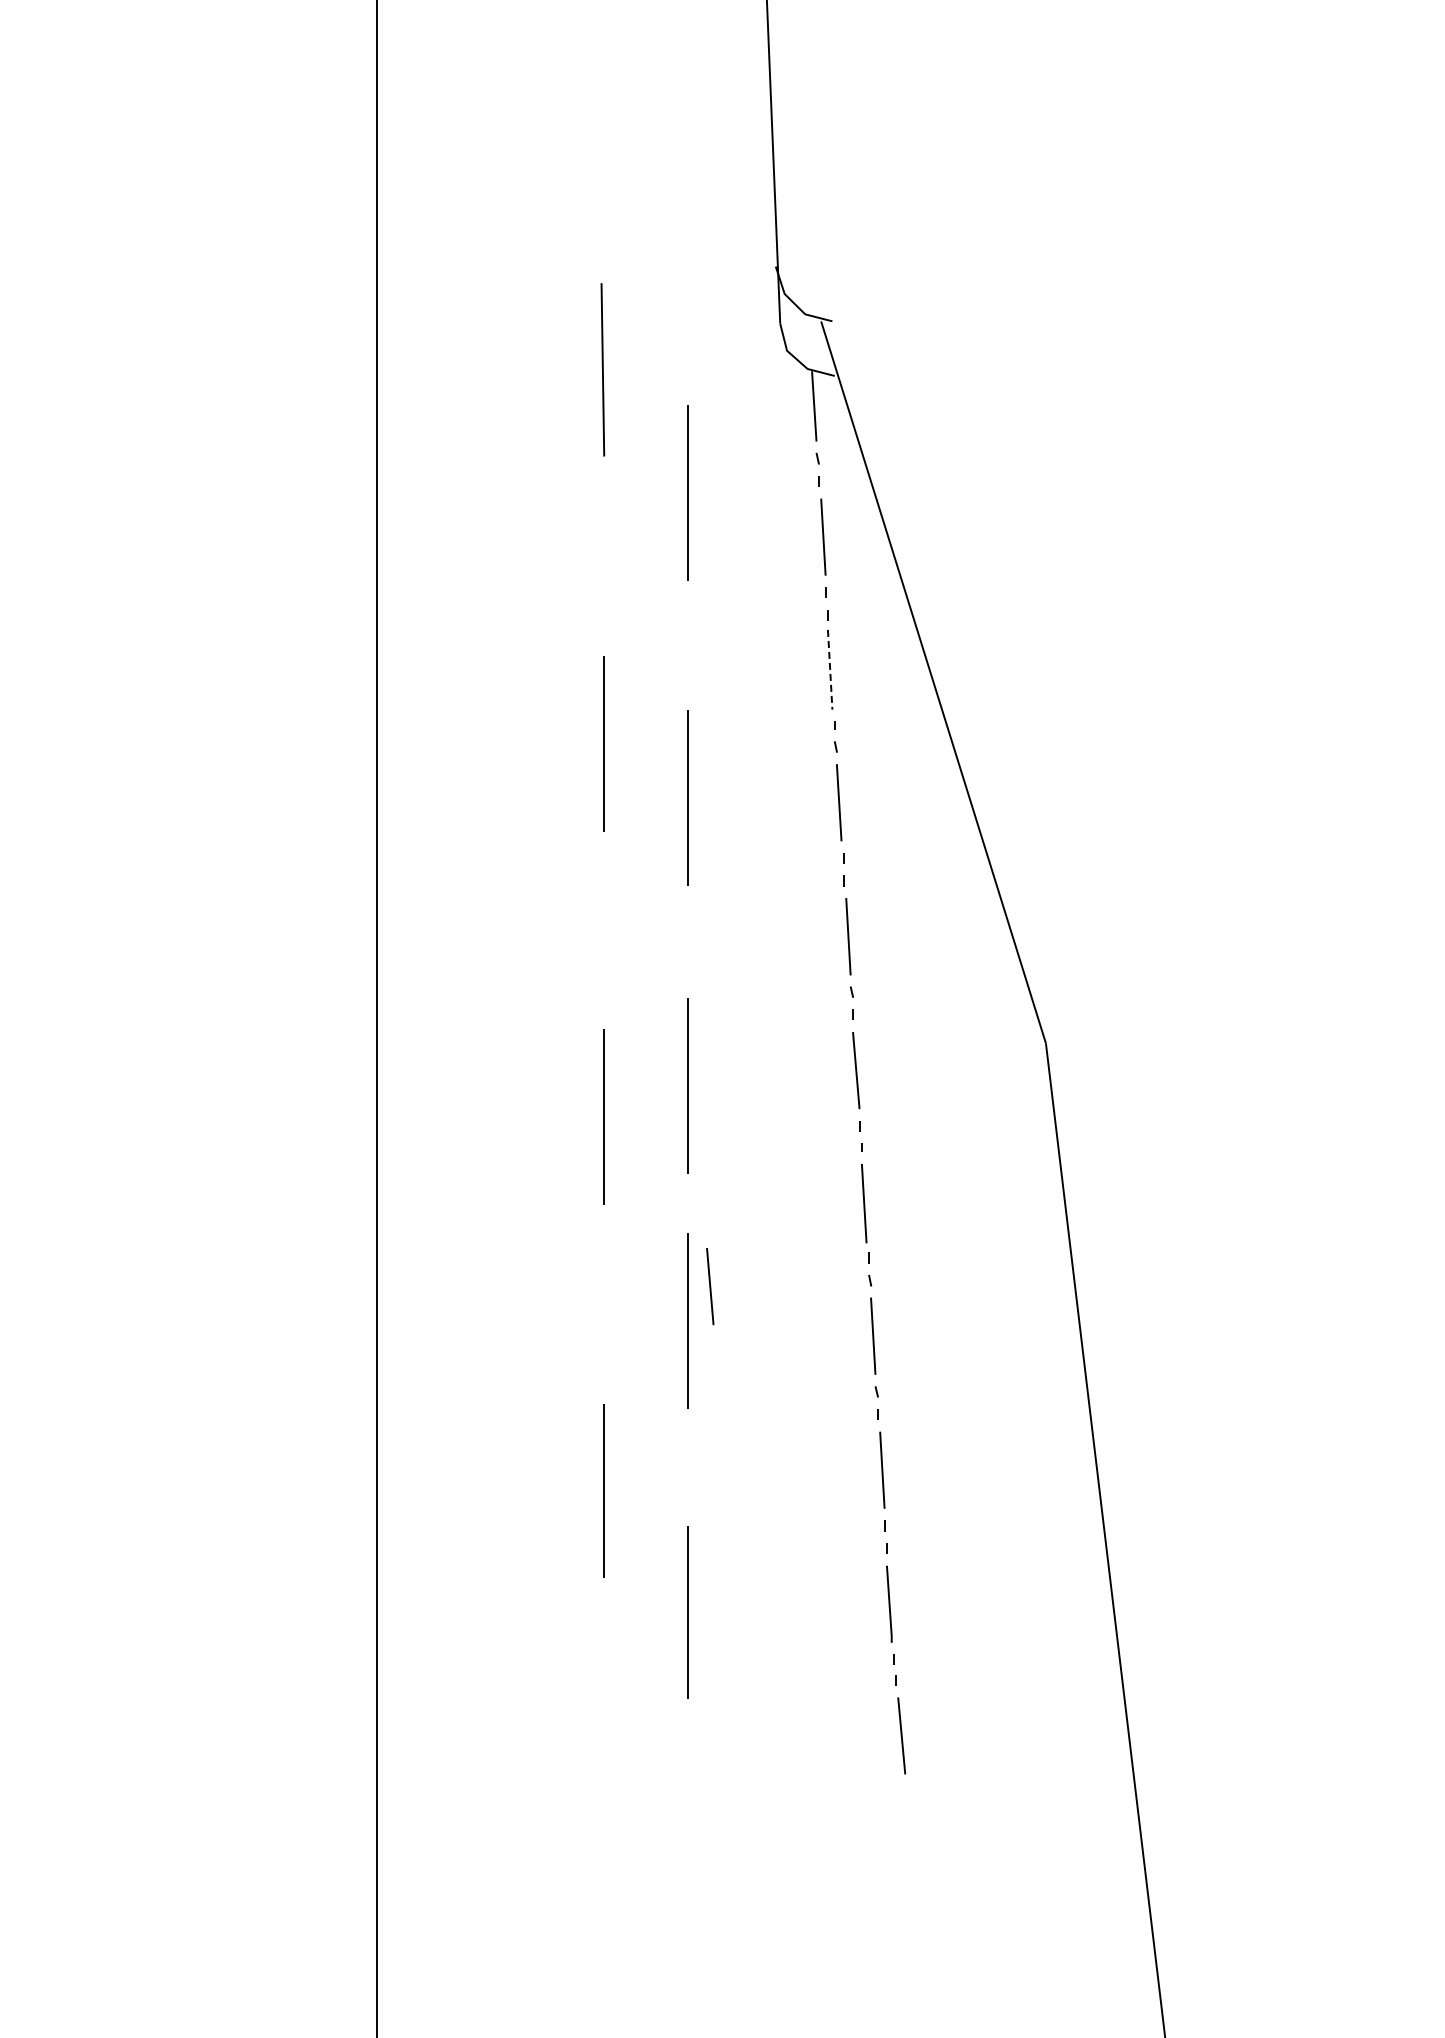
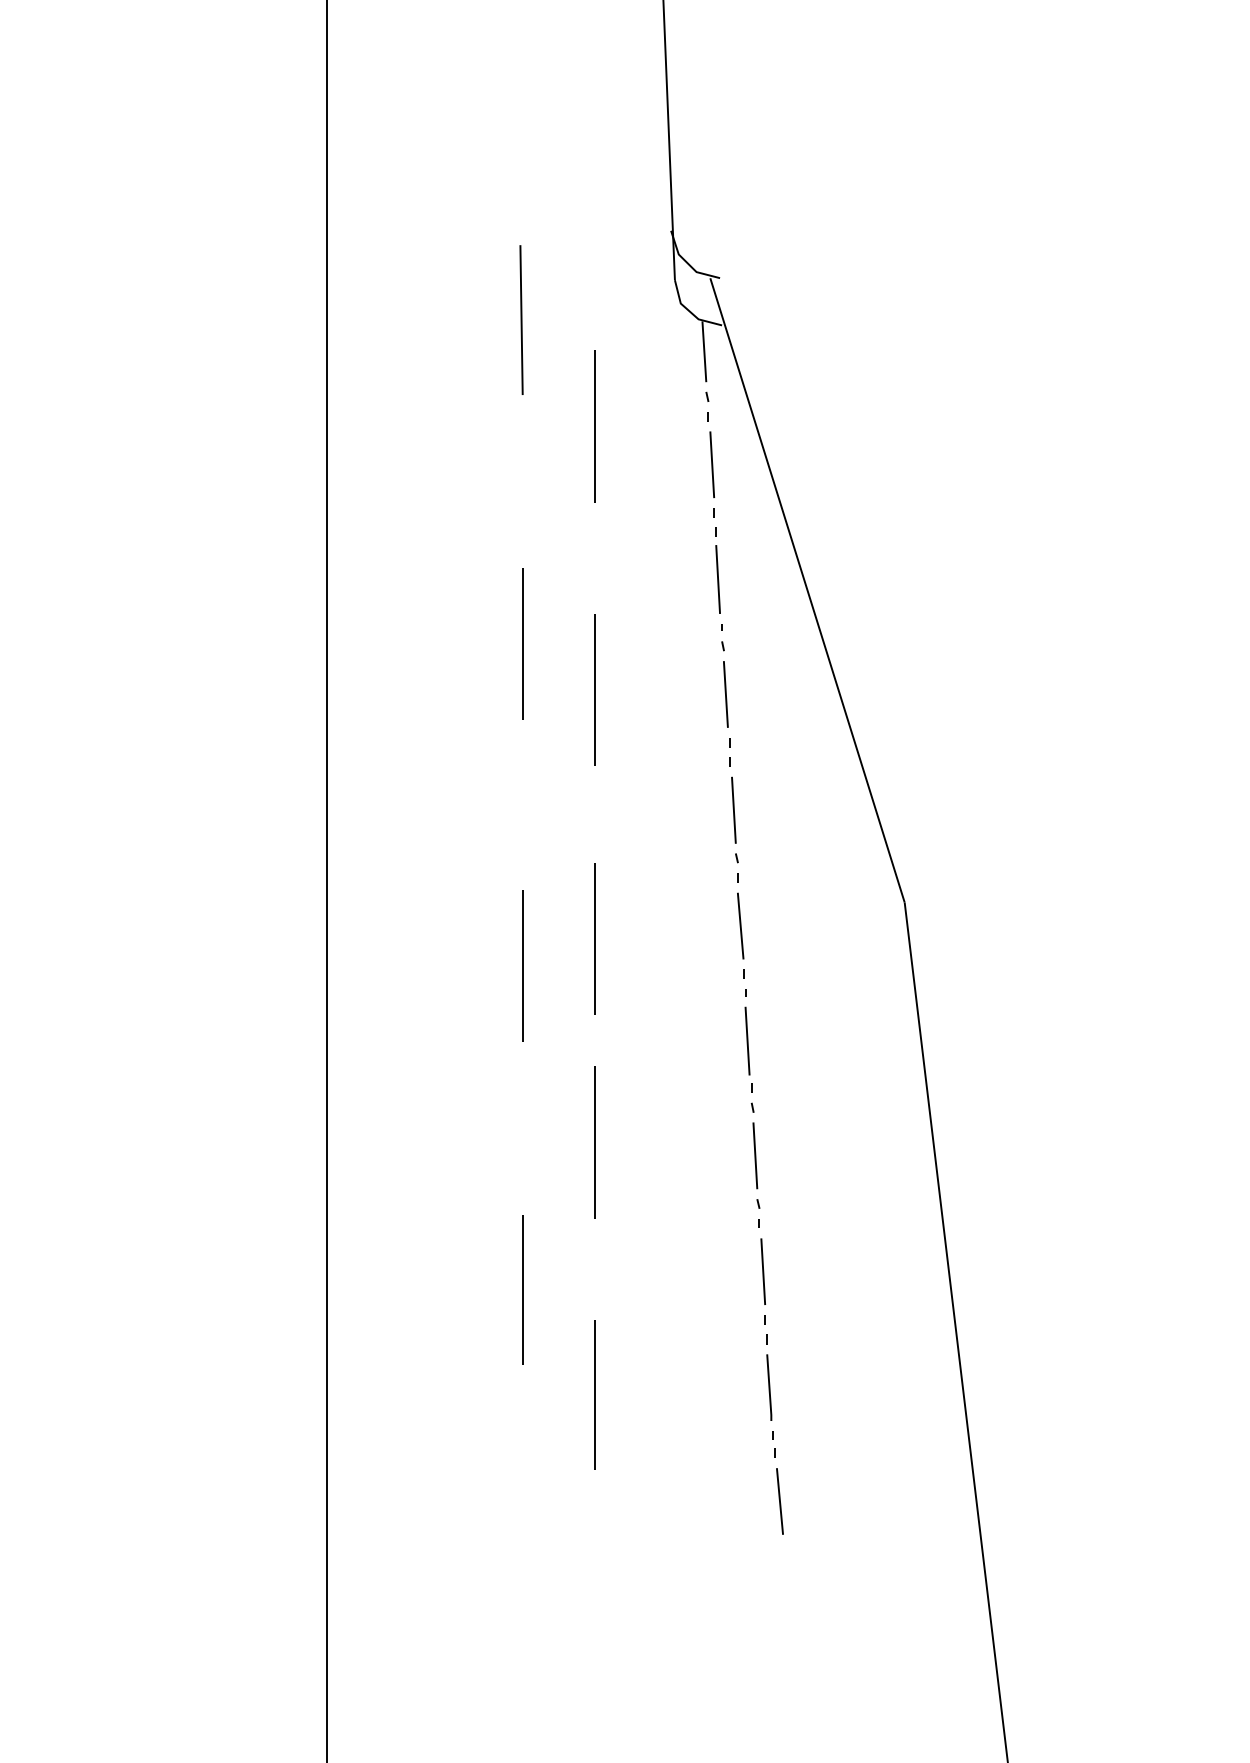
line: (830, 669) -> (718, 579), dashed -> solid
line: (710, 1286) -> (614, 1112), removed

